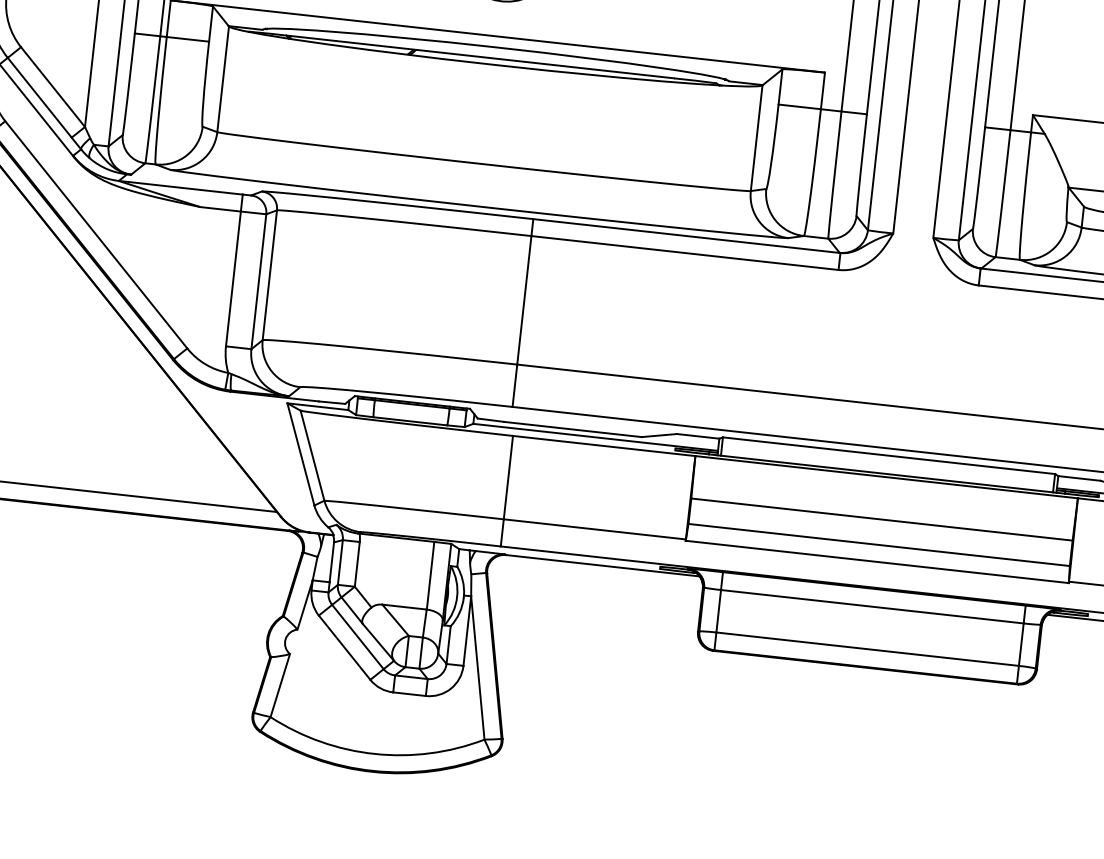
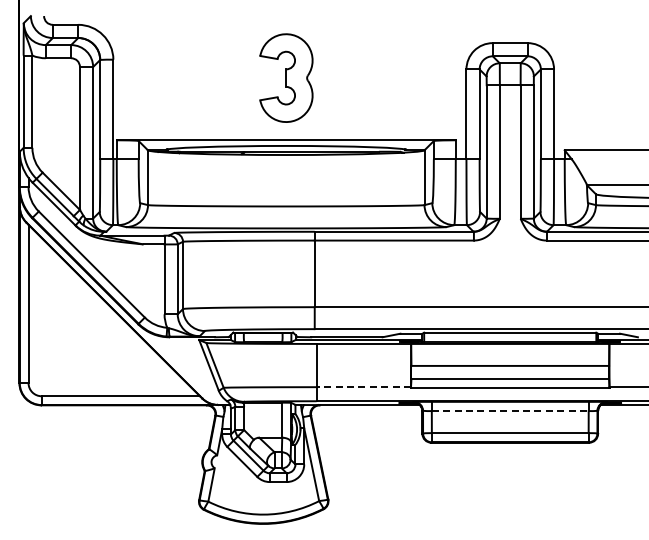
line: (594, 529) -> (363, 387), solid -> dashed
line: (872, 607) -> (510, 411), solid -> dashed

